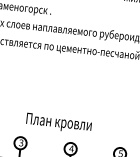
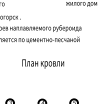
text: (59, 122) -> (43, 63), moved

